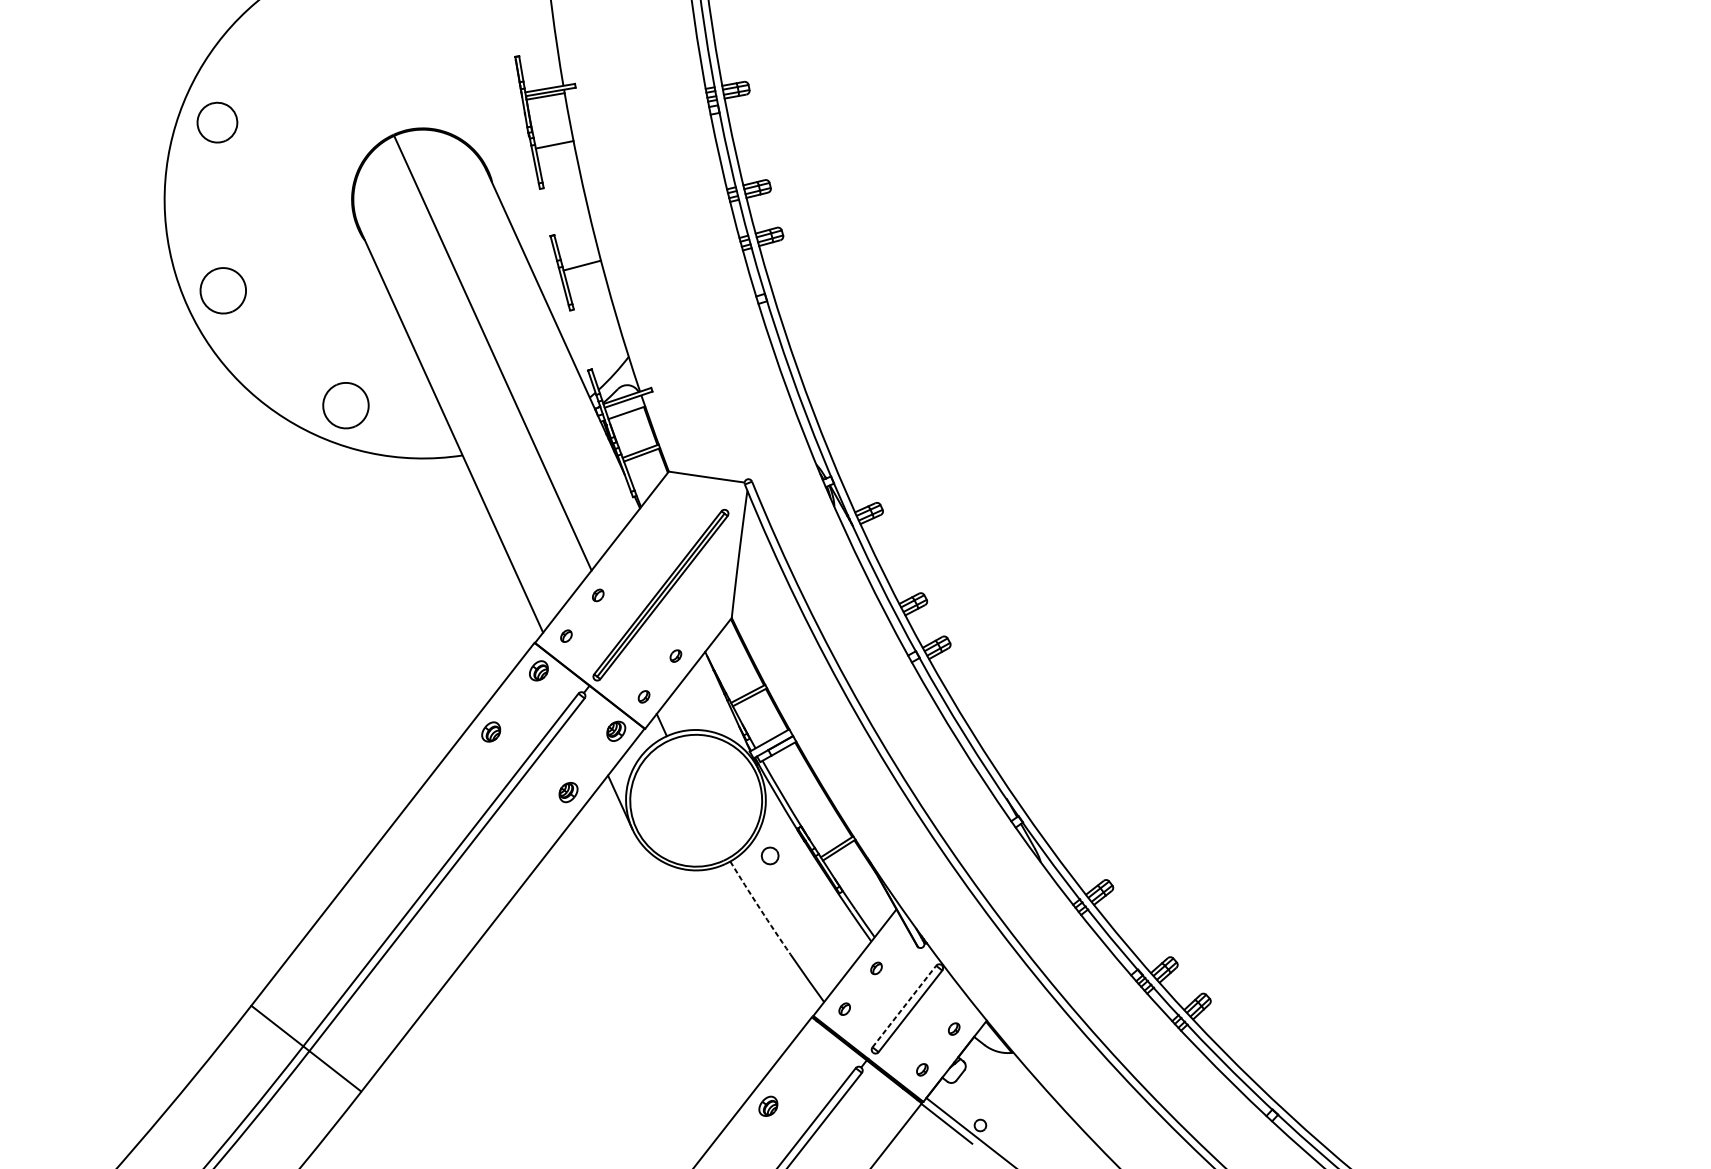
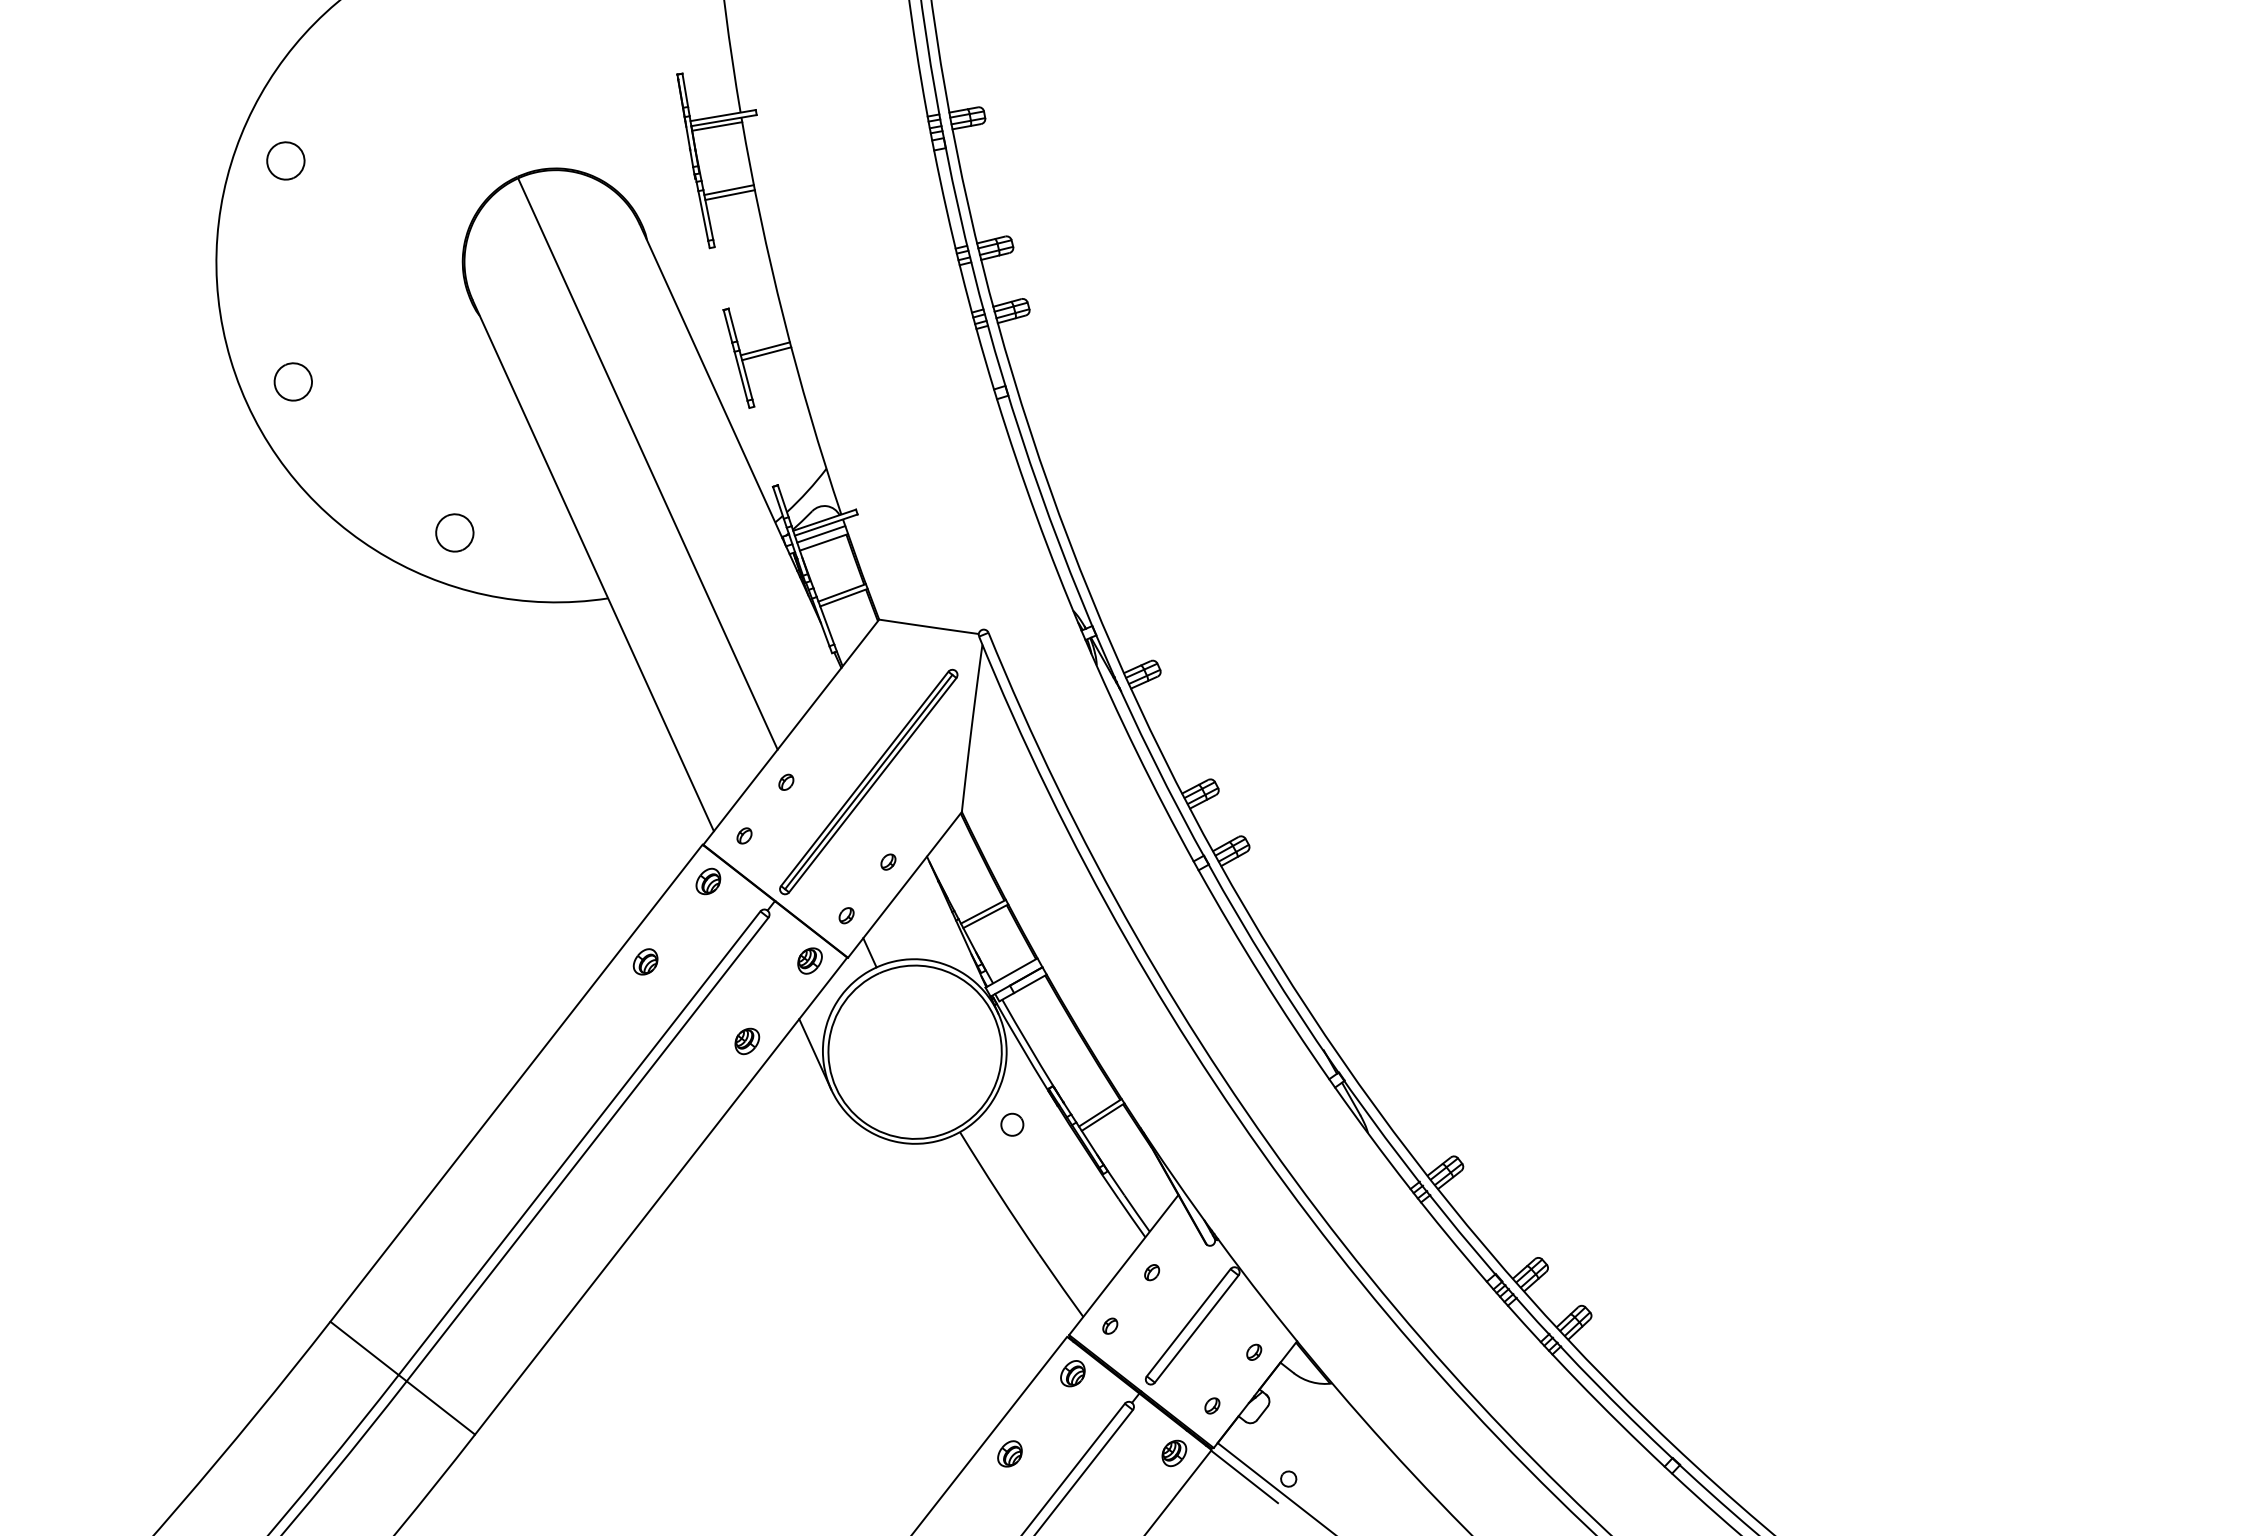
part: (217, 122) -> (285, 160), size x0.71
line: (554, 148) -> (729, 194), added
line: (583, 269) -> (766, 353), added
part: (222, 290) -> (292, 381), size x0.62
part: (345, 405) -> (454, 532), size x0.62
line: (624, 406) -> (821, 534), added
arc: (759, 908) -> (998, 1193), dashed -> solid
line: (904, 1006) -> (1188, 1322), dashed -> solid
part: (815, 1045) -> (1072, 1373), added
part: (893, 1106) -> (1174, 1453), added

